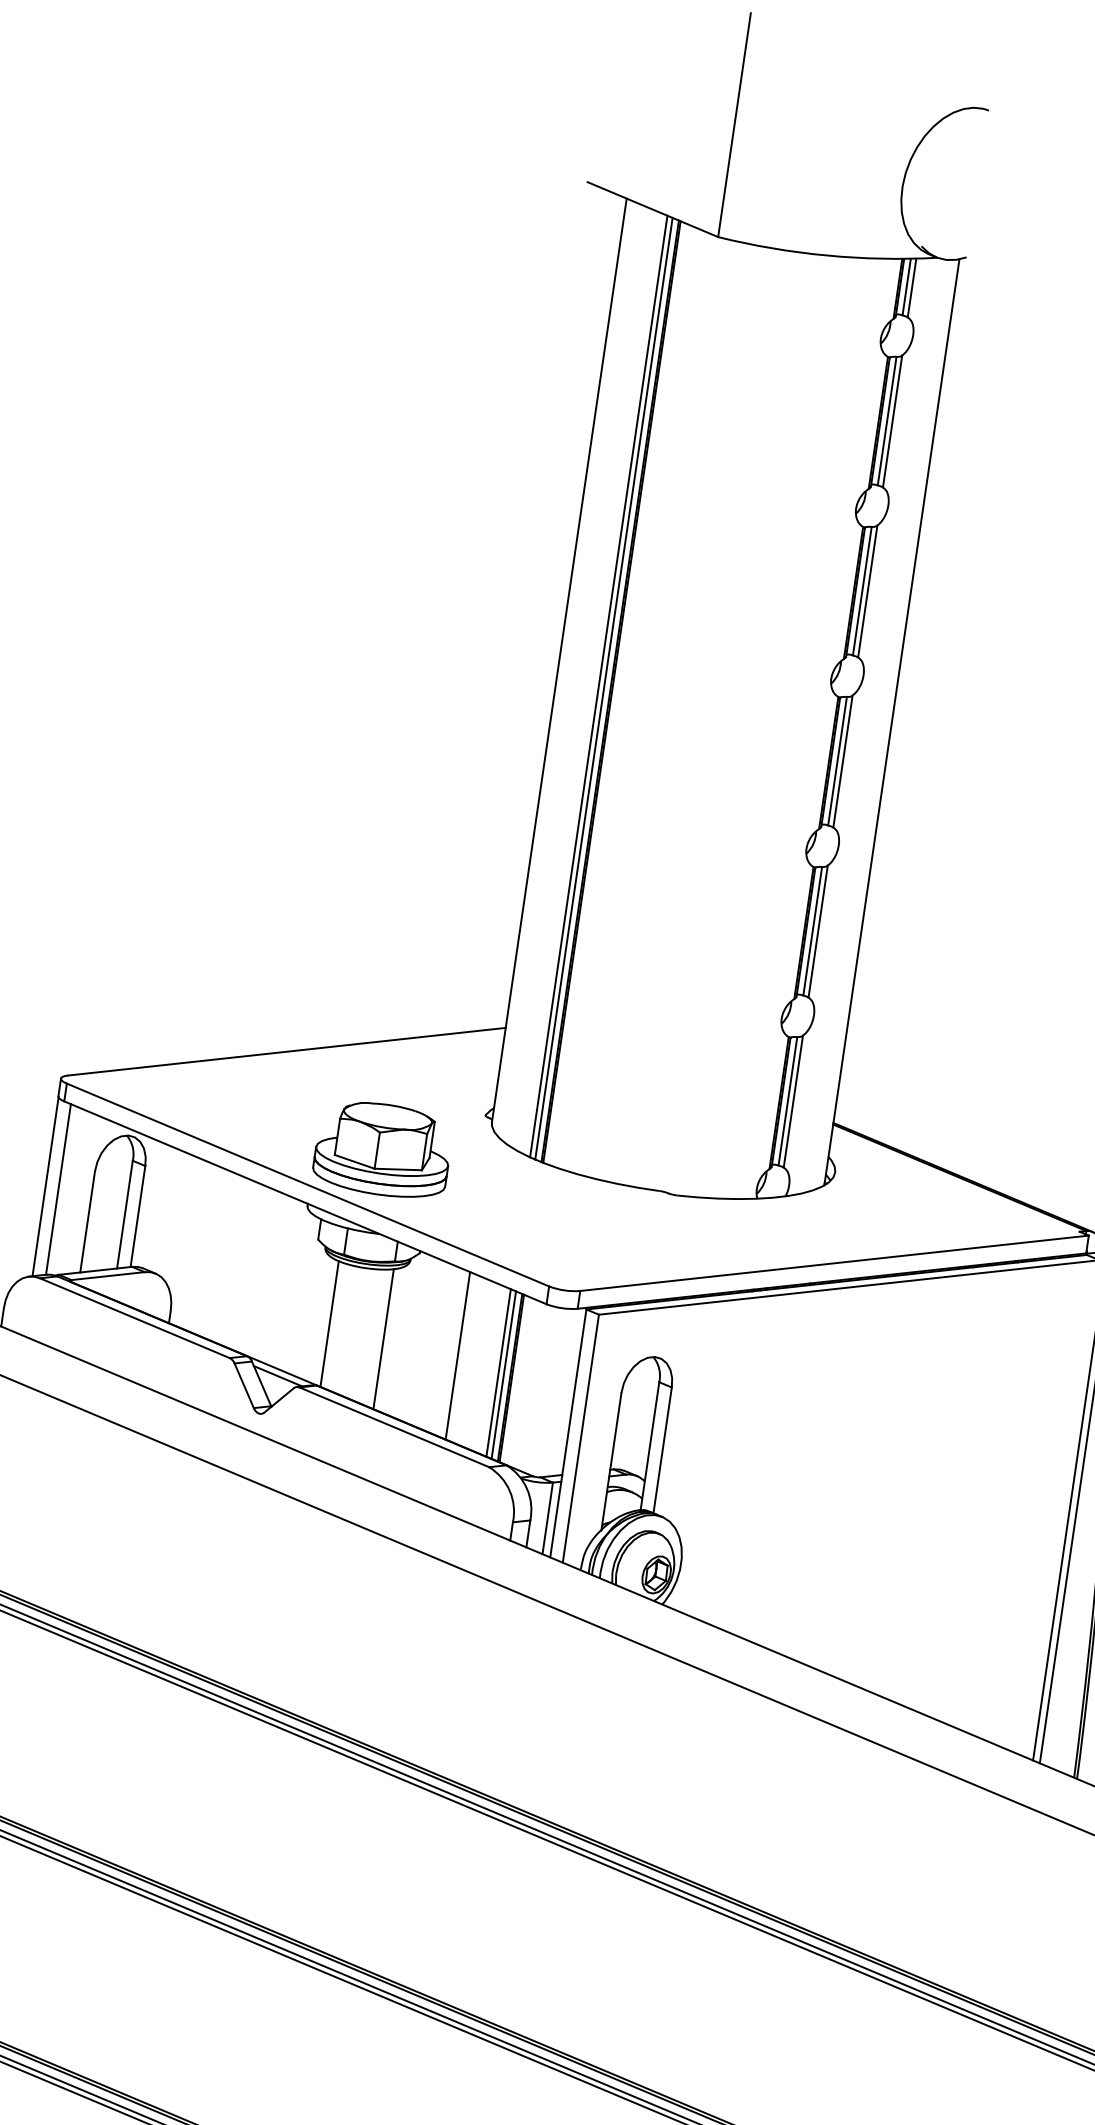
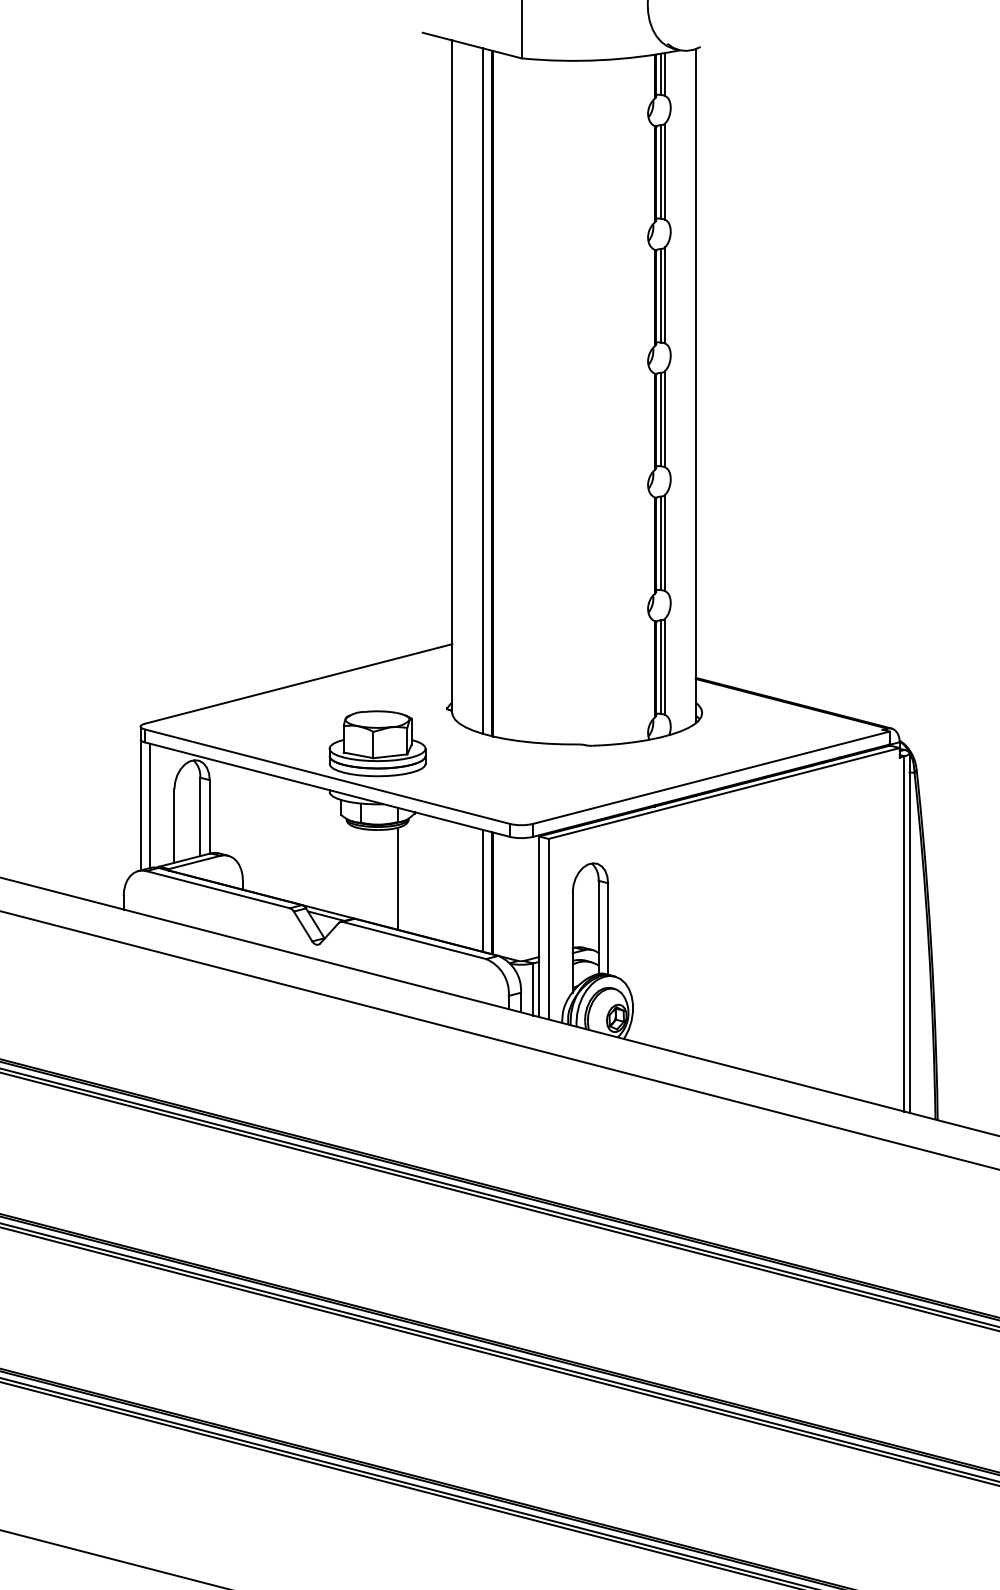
line: (604, 689) -> (487, 392), removed
line: (329, 1323) -> (357, 873), removed
line: (458, 1355) -> (452, 882), removed
line: (504, 1374) -> (487, 891), removed

